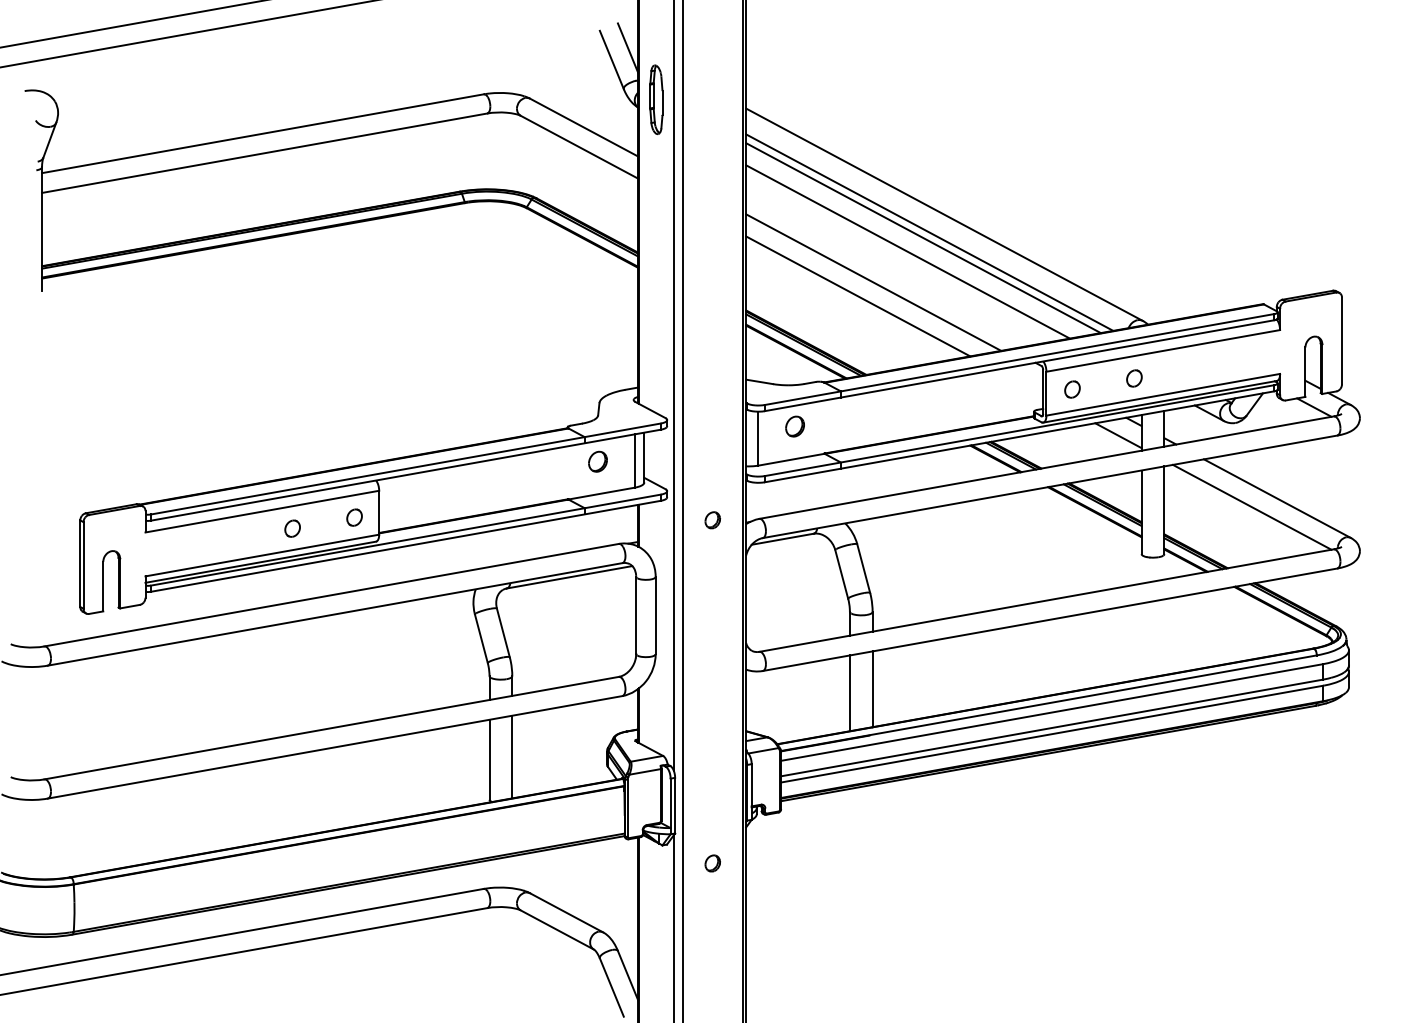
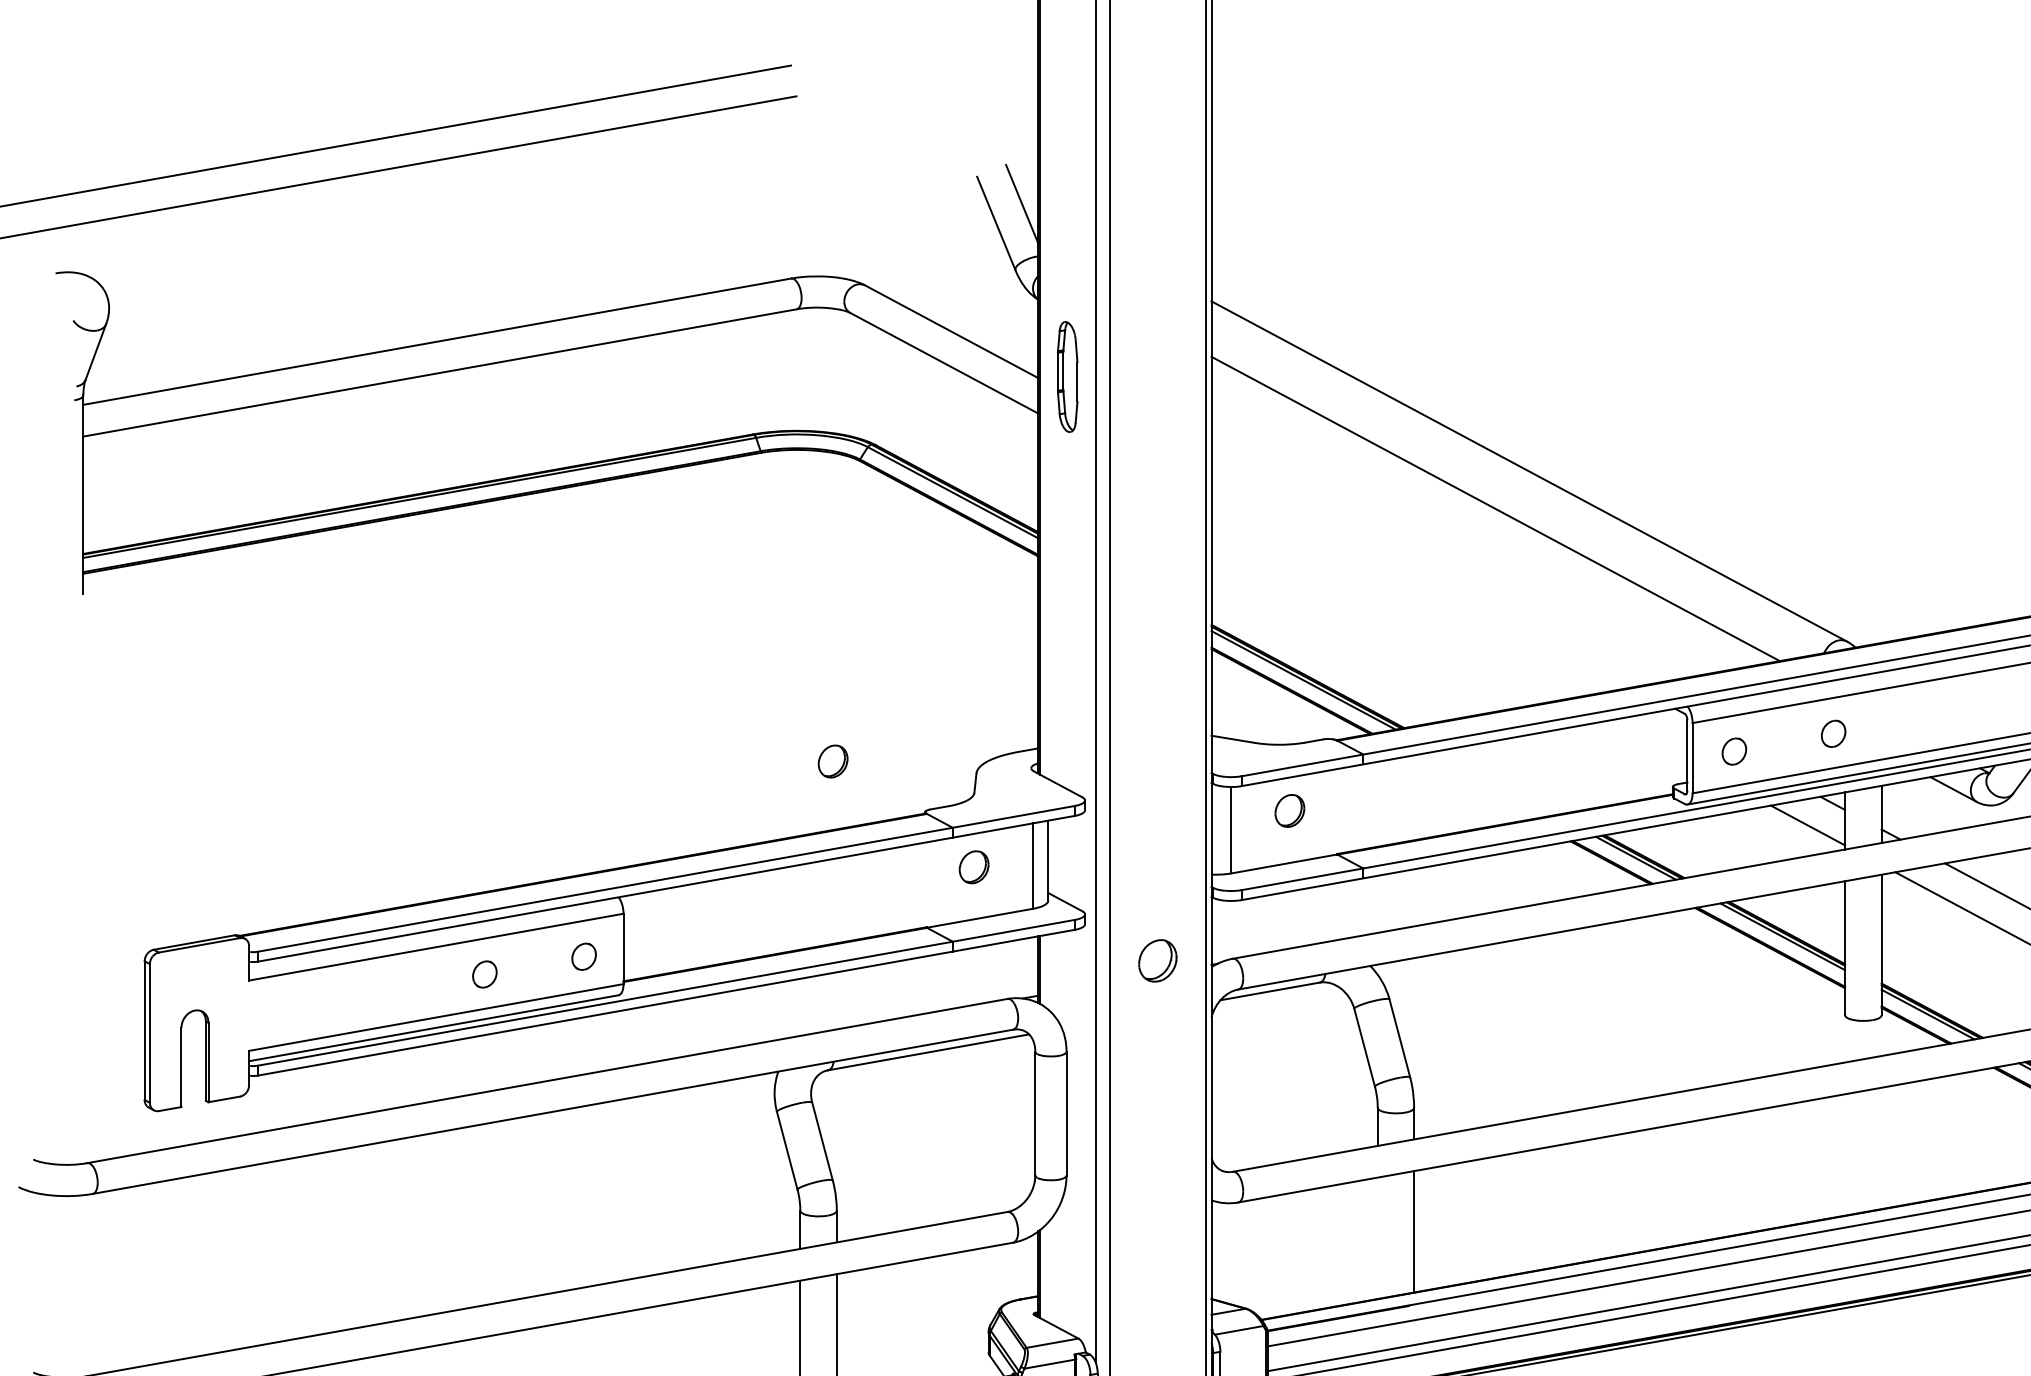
part: (656, 99) -> (1067, 376), moved
line: (929, 232) -> (1505, 499), removed
line: (907, 251) -> (1470, 530), removed
line: (873, 282) -> (1415, 580), removed
line: (858, 296) -> (1391, 602), removed
part: (509, 395) -> (832, 761), added
part: (712, 520) -> (1157, 961), size x1.6
line: (849, 693) -> (1377, 1238), removed

